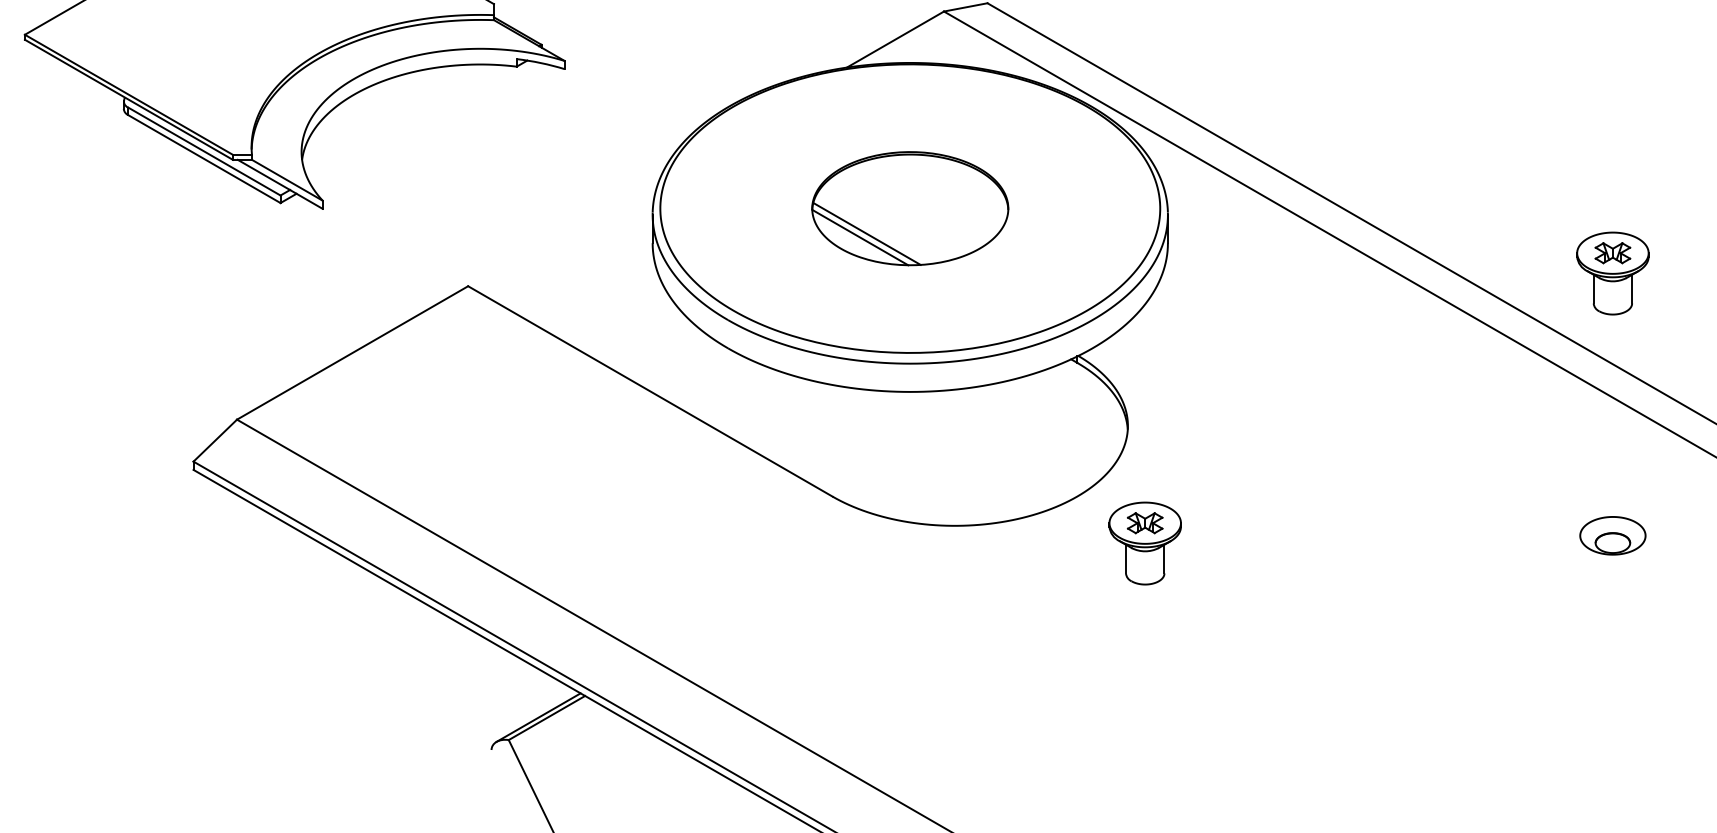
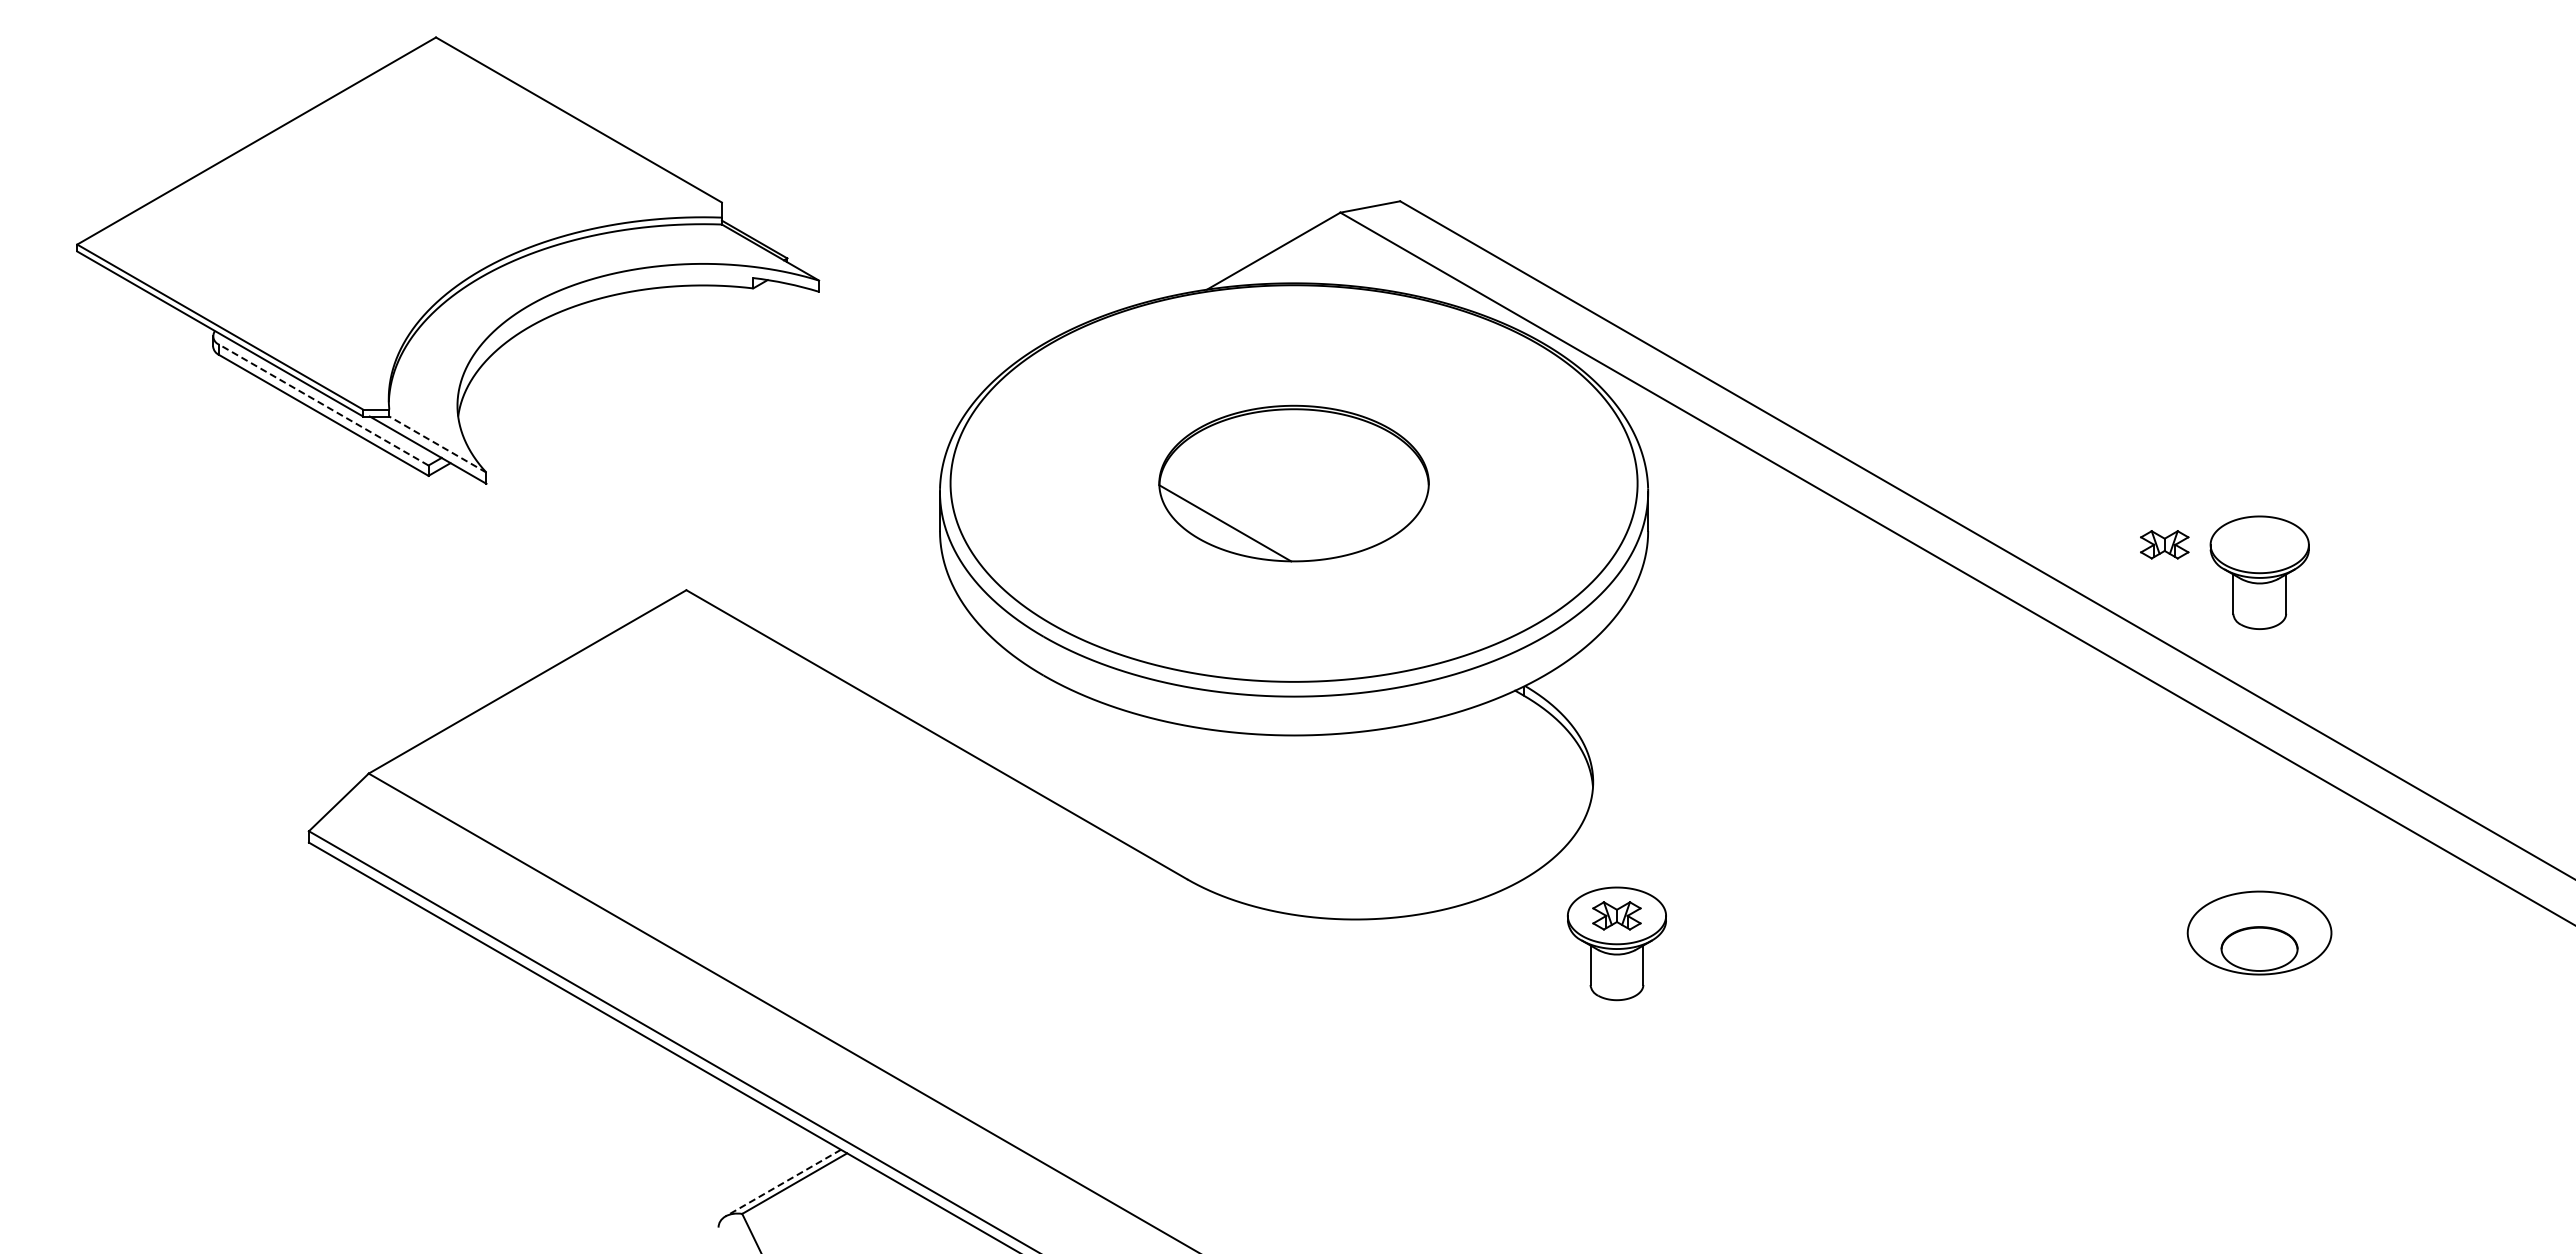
line: (204, 151) -> (323, 405), solid -> dashed
line: (287, 180) -> (437, 444), solid -> dashed
line: (866, 233) -> (1234, 517), removed
part: (1612, 252) -> (2164, 544), moved
part: (1612, 536) -> (2259, 933), size x1.6
line: (538, 717) -> (783, 1183), solid -> dashed

